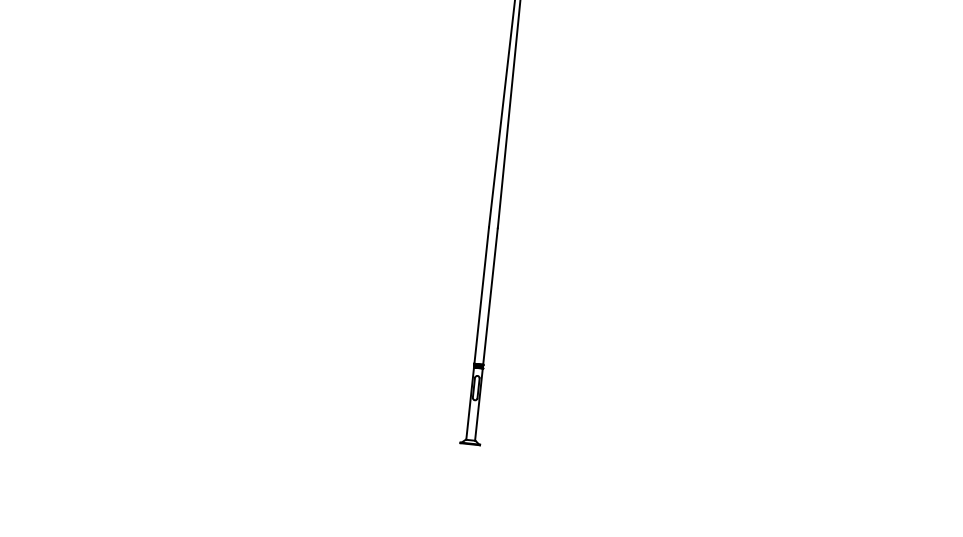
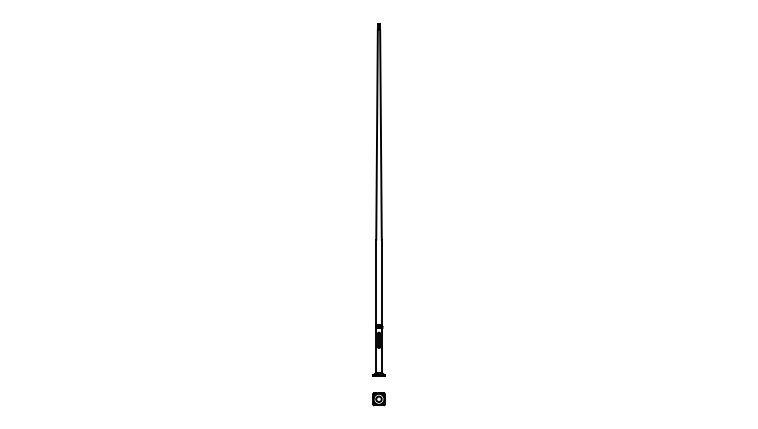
part: (465, 482) -> (378, 399), added

